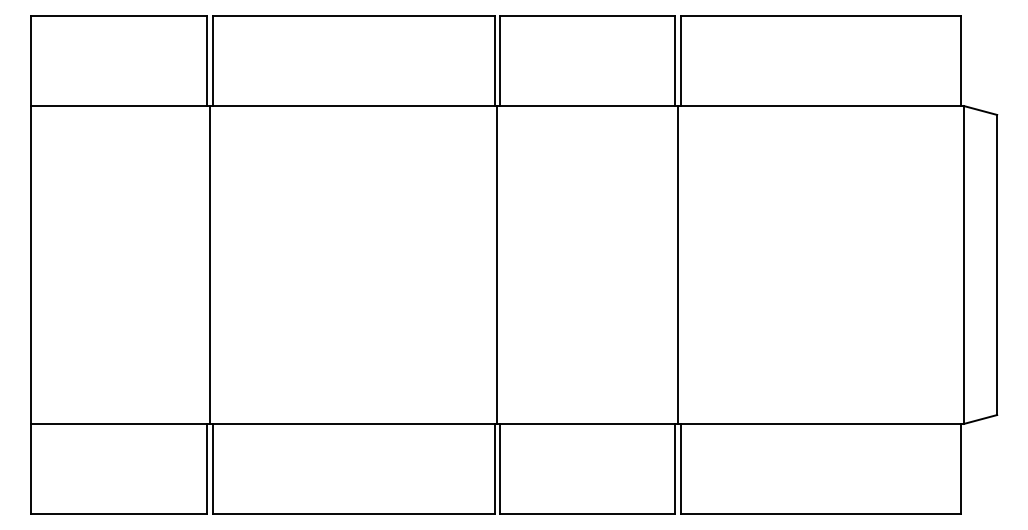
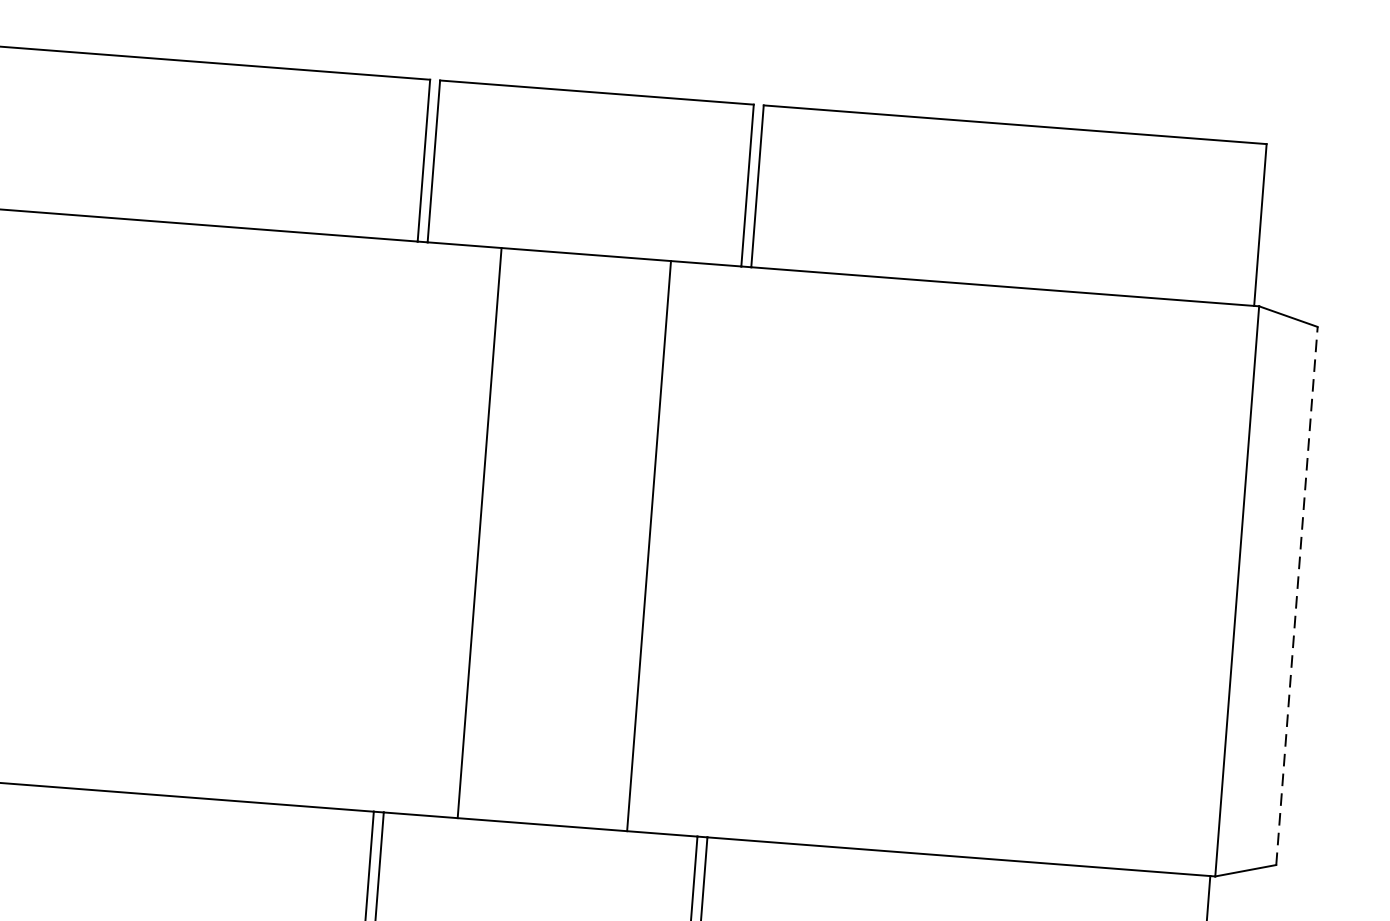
line: (497, 264) -> (479, 532), moved
line: (677, 264) -> (648, 545), moved
line: (997, 264) -> (1297, 595), solid -> dashed

